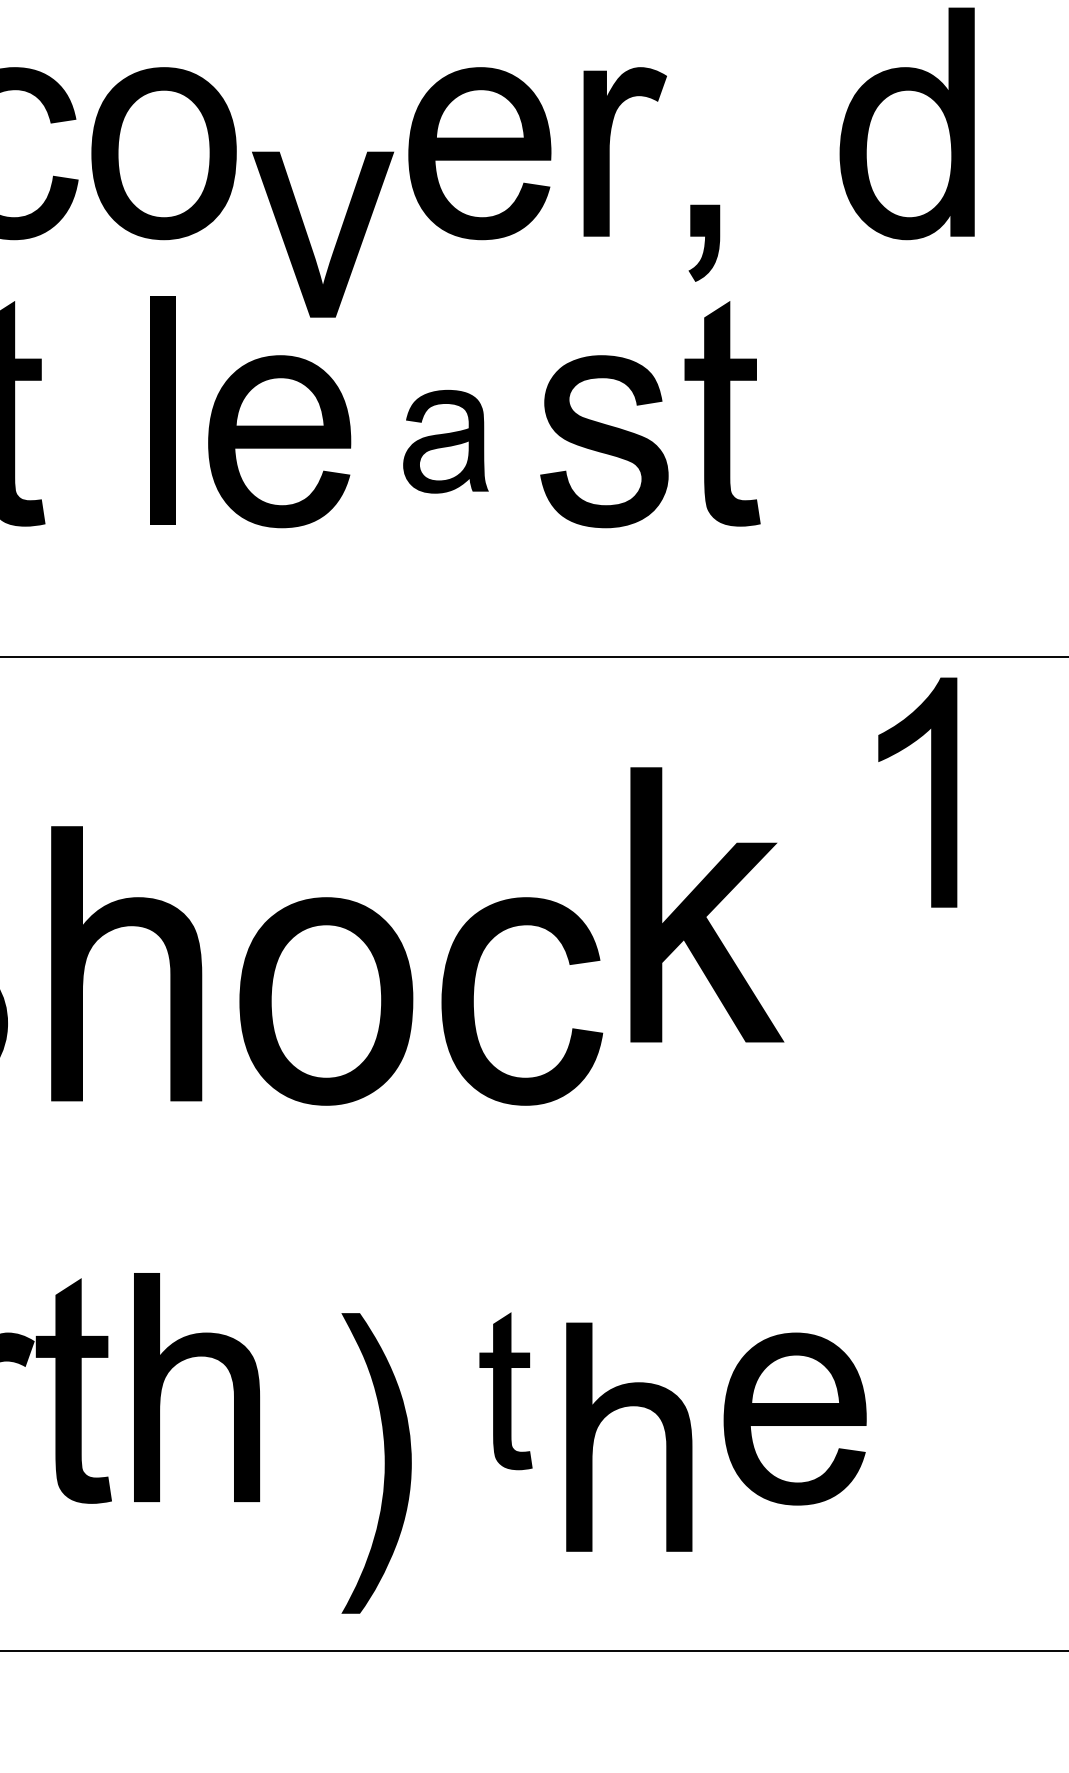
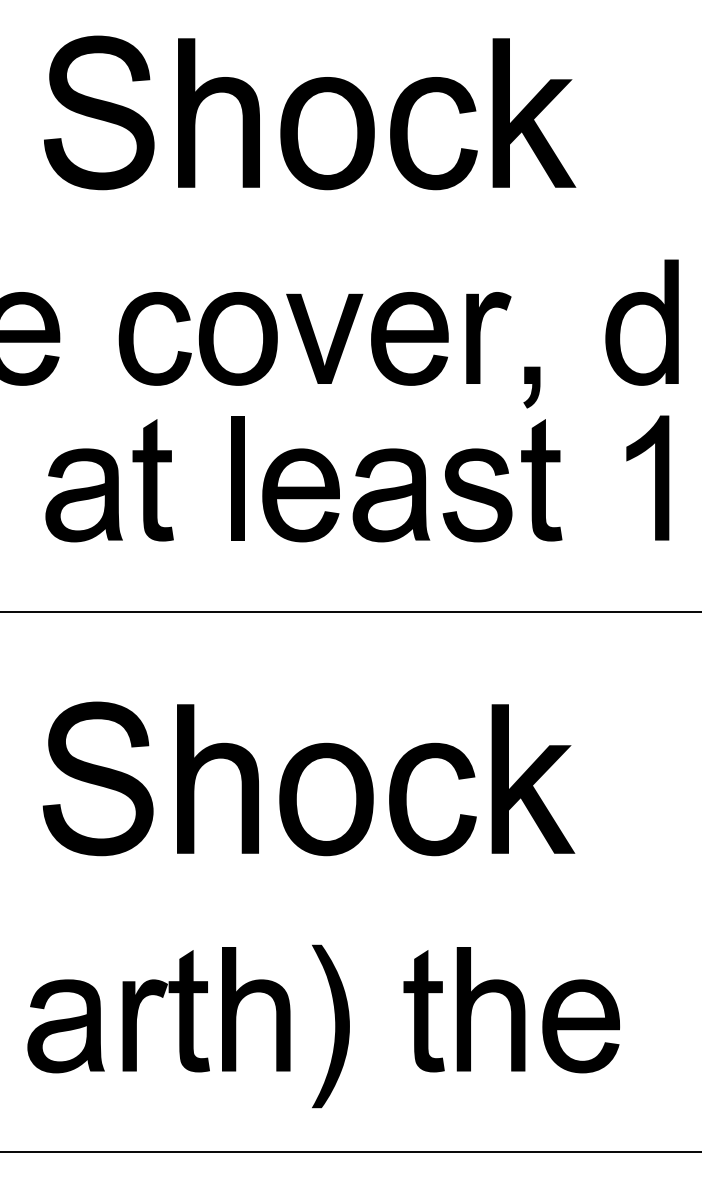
part: (309, 239) -> (317, 341), moved
part: (445, 441) -> (391, 495), size x1.67
part: (931, 791) -> (655, 477), moved
part: (707, 903) -> (533, 778), moved
part: (504, 1391) -> (423, 1011), size x1.43
part: (613, 1411) -> (482, 995), moved
part: (376, 1463) -> (330, 1026), moved

